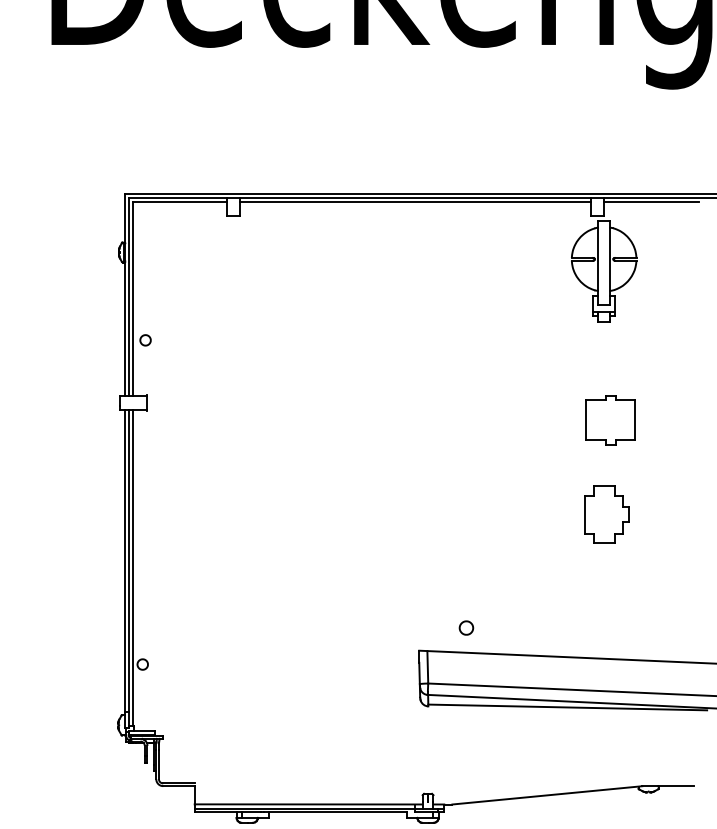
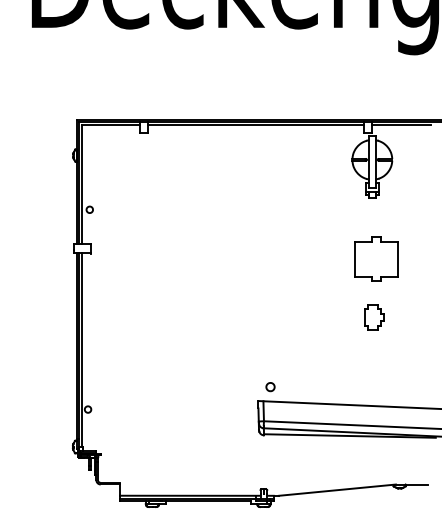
part: (610, 419) -> (376, 258), size x1.43
part: (607, 515) -> (374, 317), size x0.71
part: (466, 628) -> (270, 387), moved

